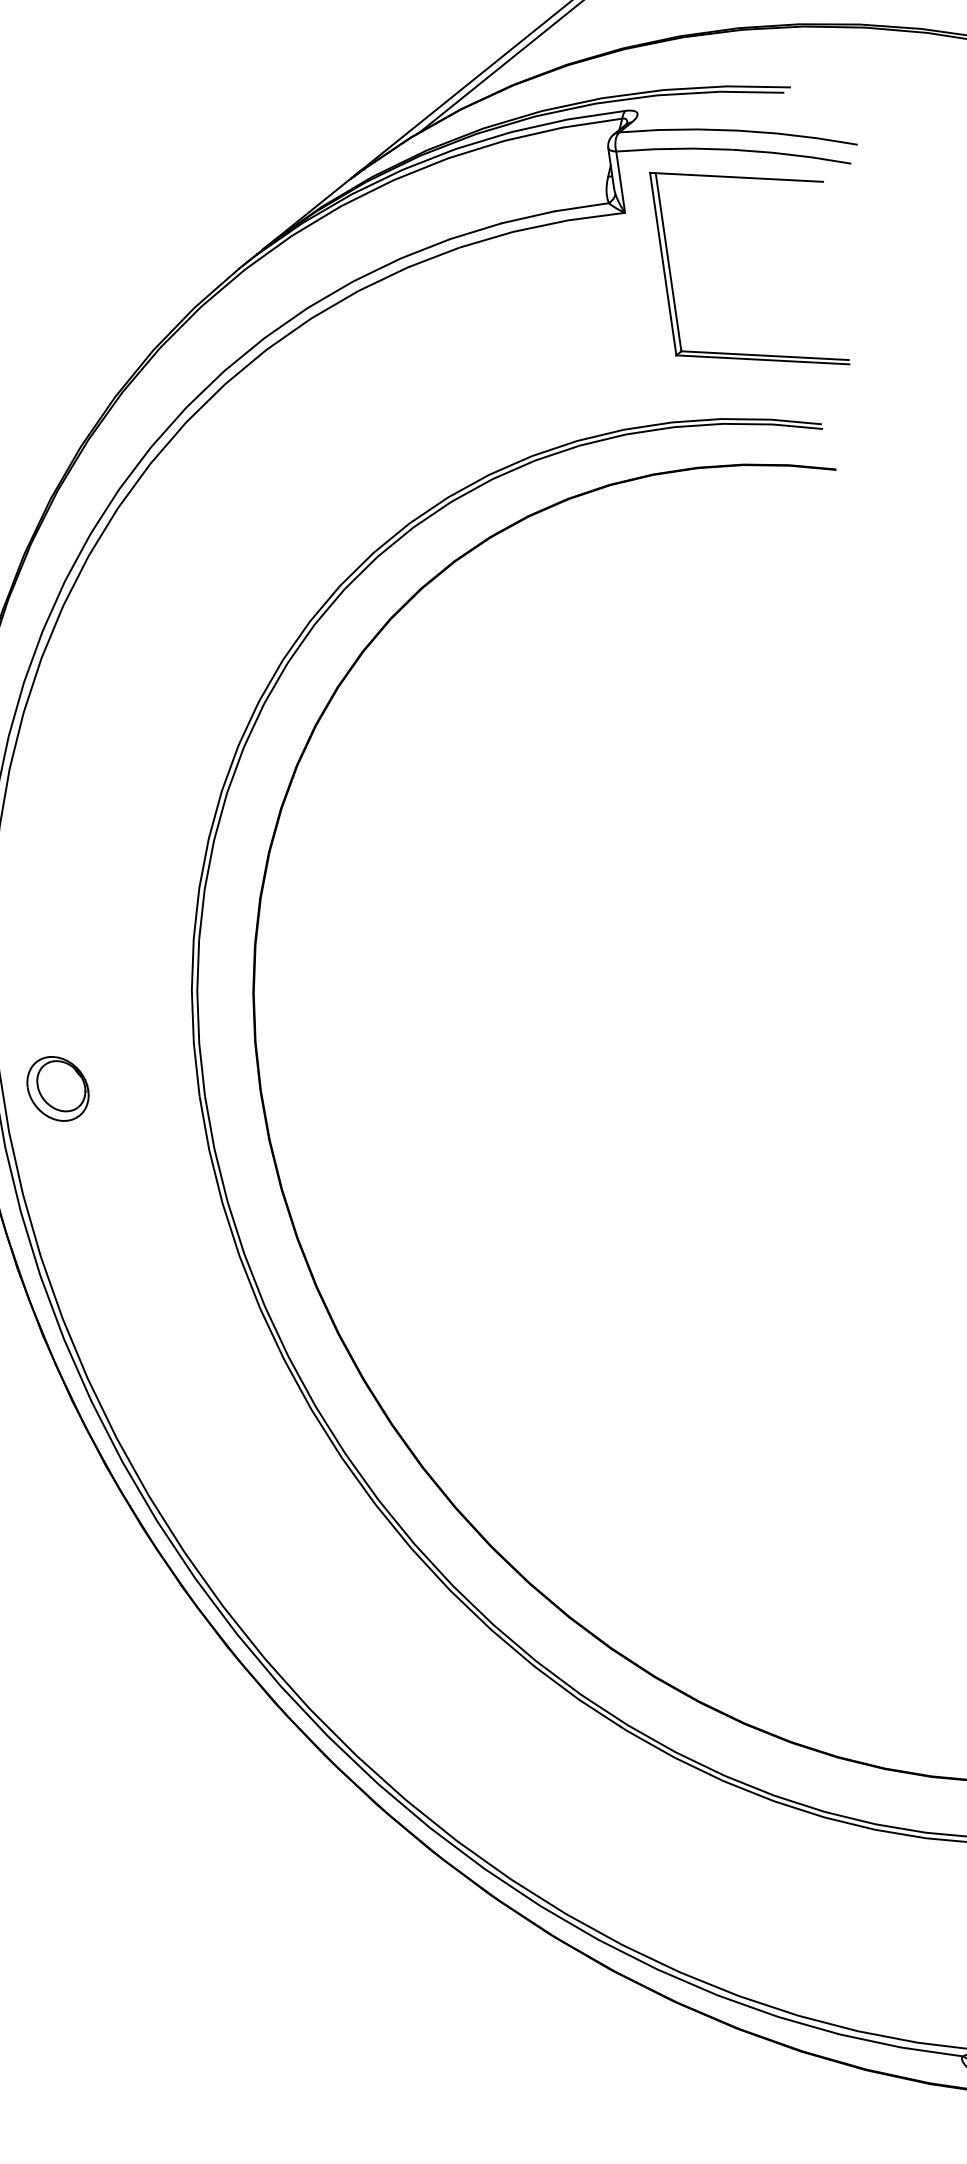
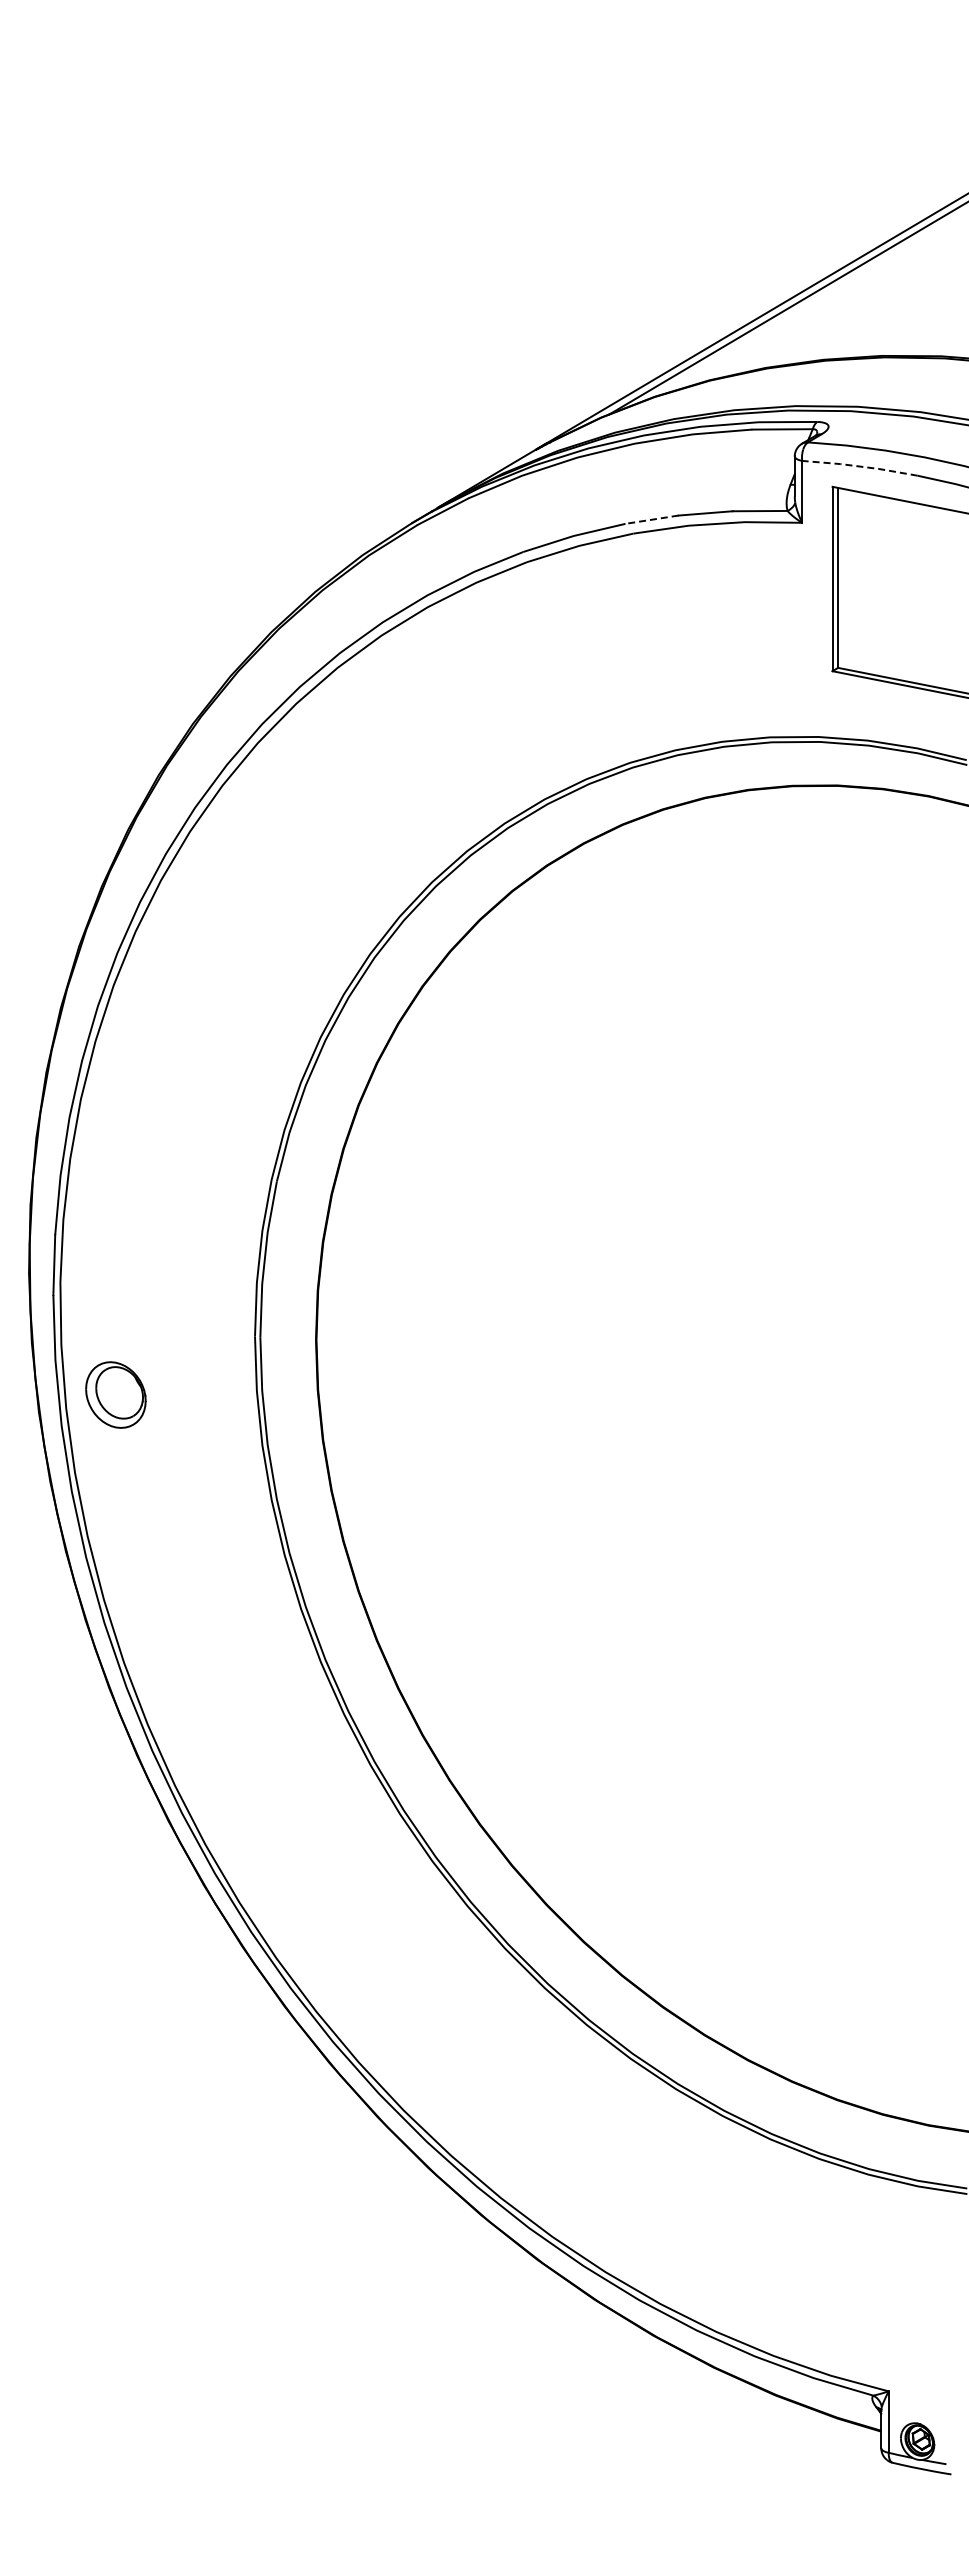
line: (674, 148) -> (860, 466), solid -> dashed
line: (476, 230) -> (652, 519), solid -> dashed
part: (57, 1088) -> (115, 1394), moved

